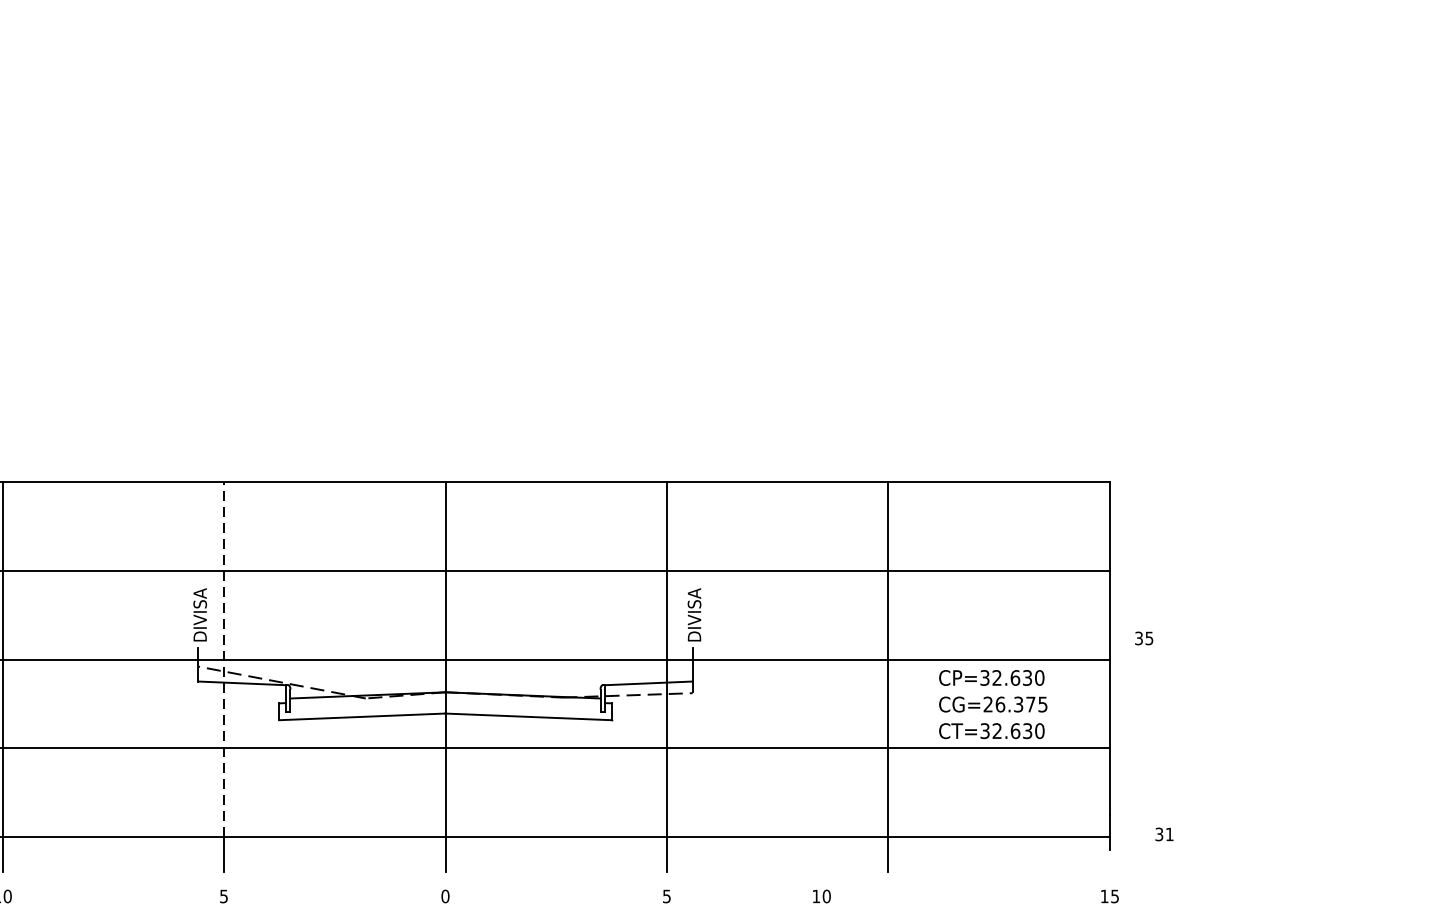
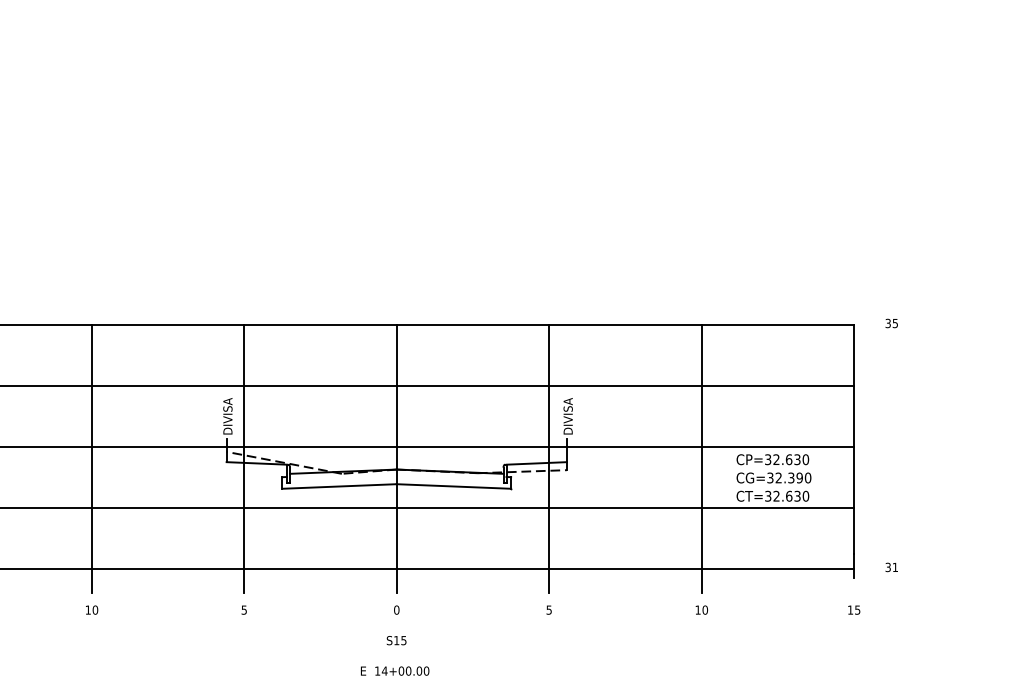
text: (1143, 638) -> (891, 323), moved
line: (224, 660) -> (244, 447), dashed -> solid
text: (1015, 703) -> (789, 477), CG=26.375 -> CG=32.390
text: (821, 895) -> (701, 609), moved

